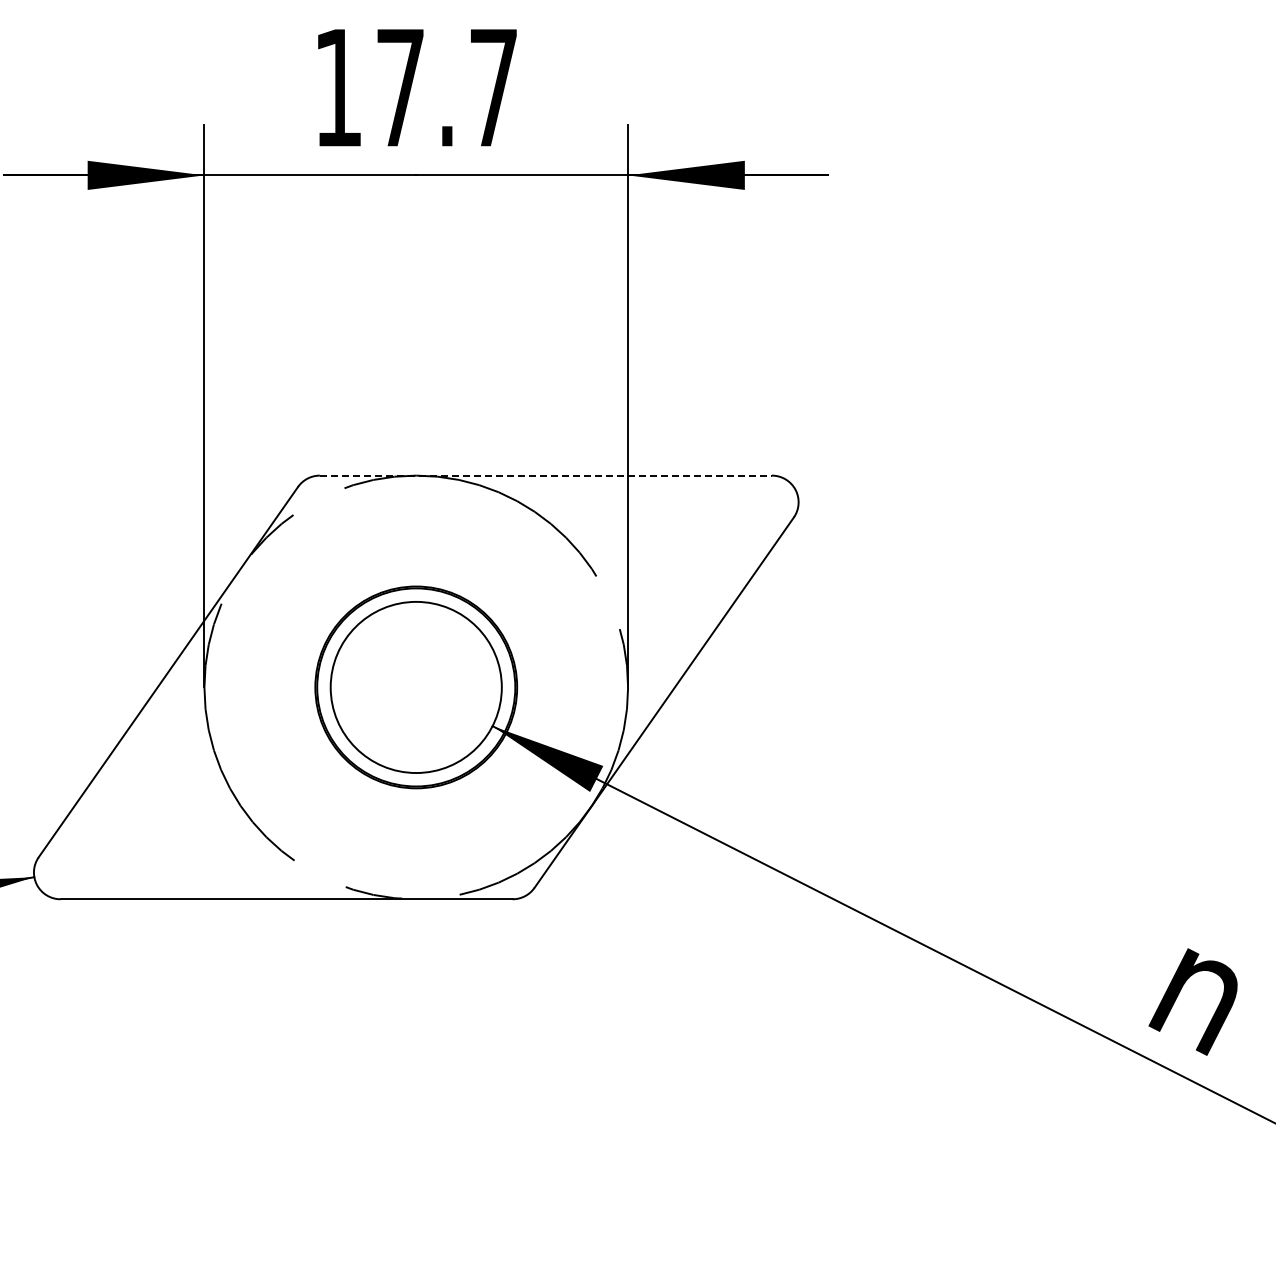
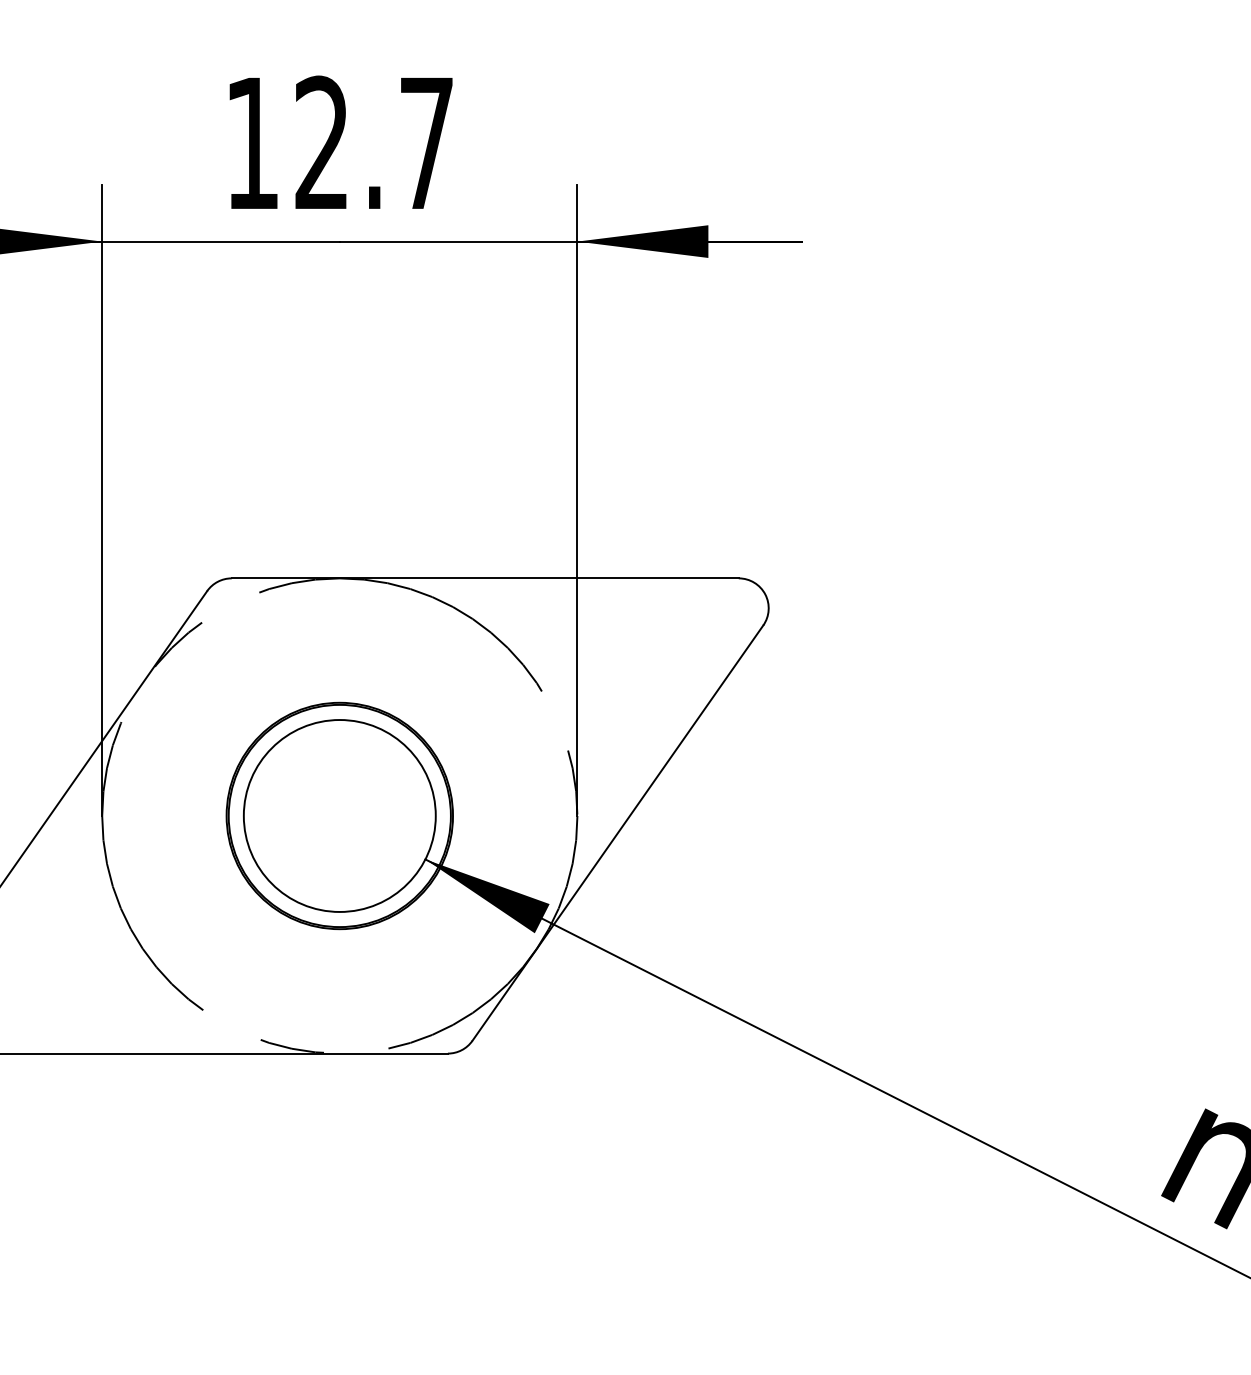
text: (399, 86) -> (321, 141), 17.7 -> 12.7
line: (546, 475) -> (485, 578), dashed -> solid

